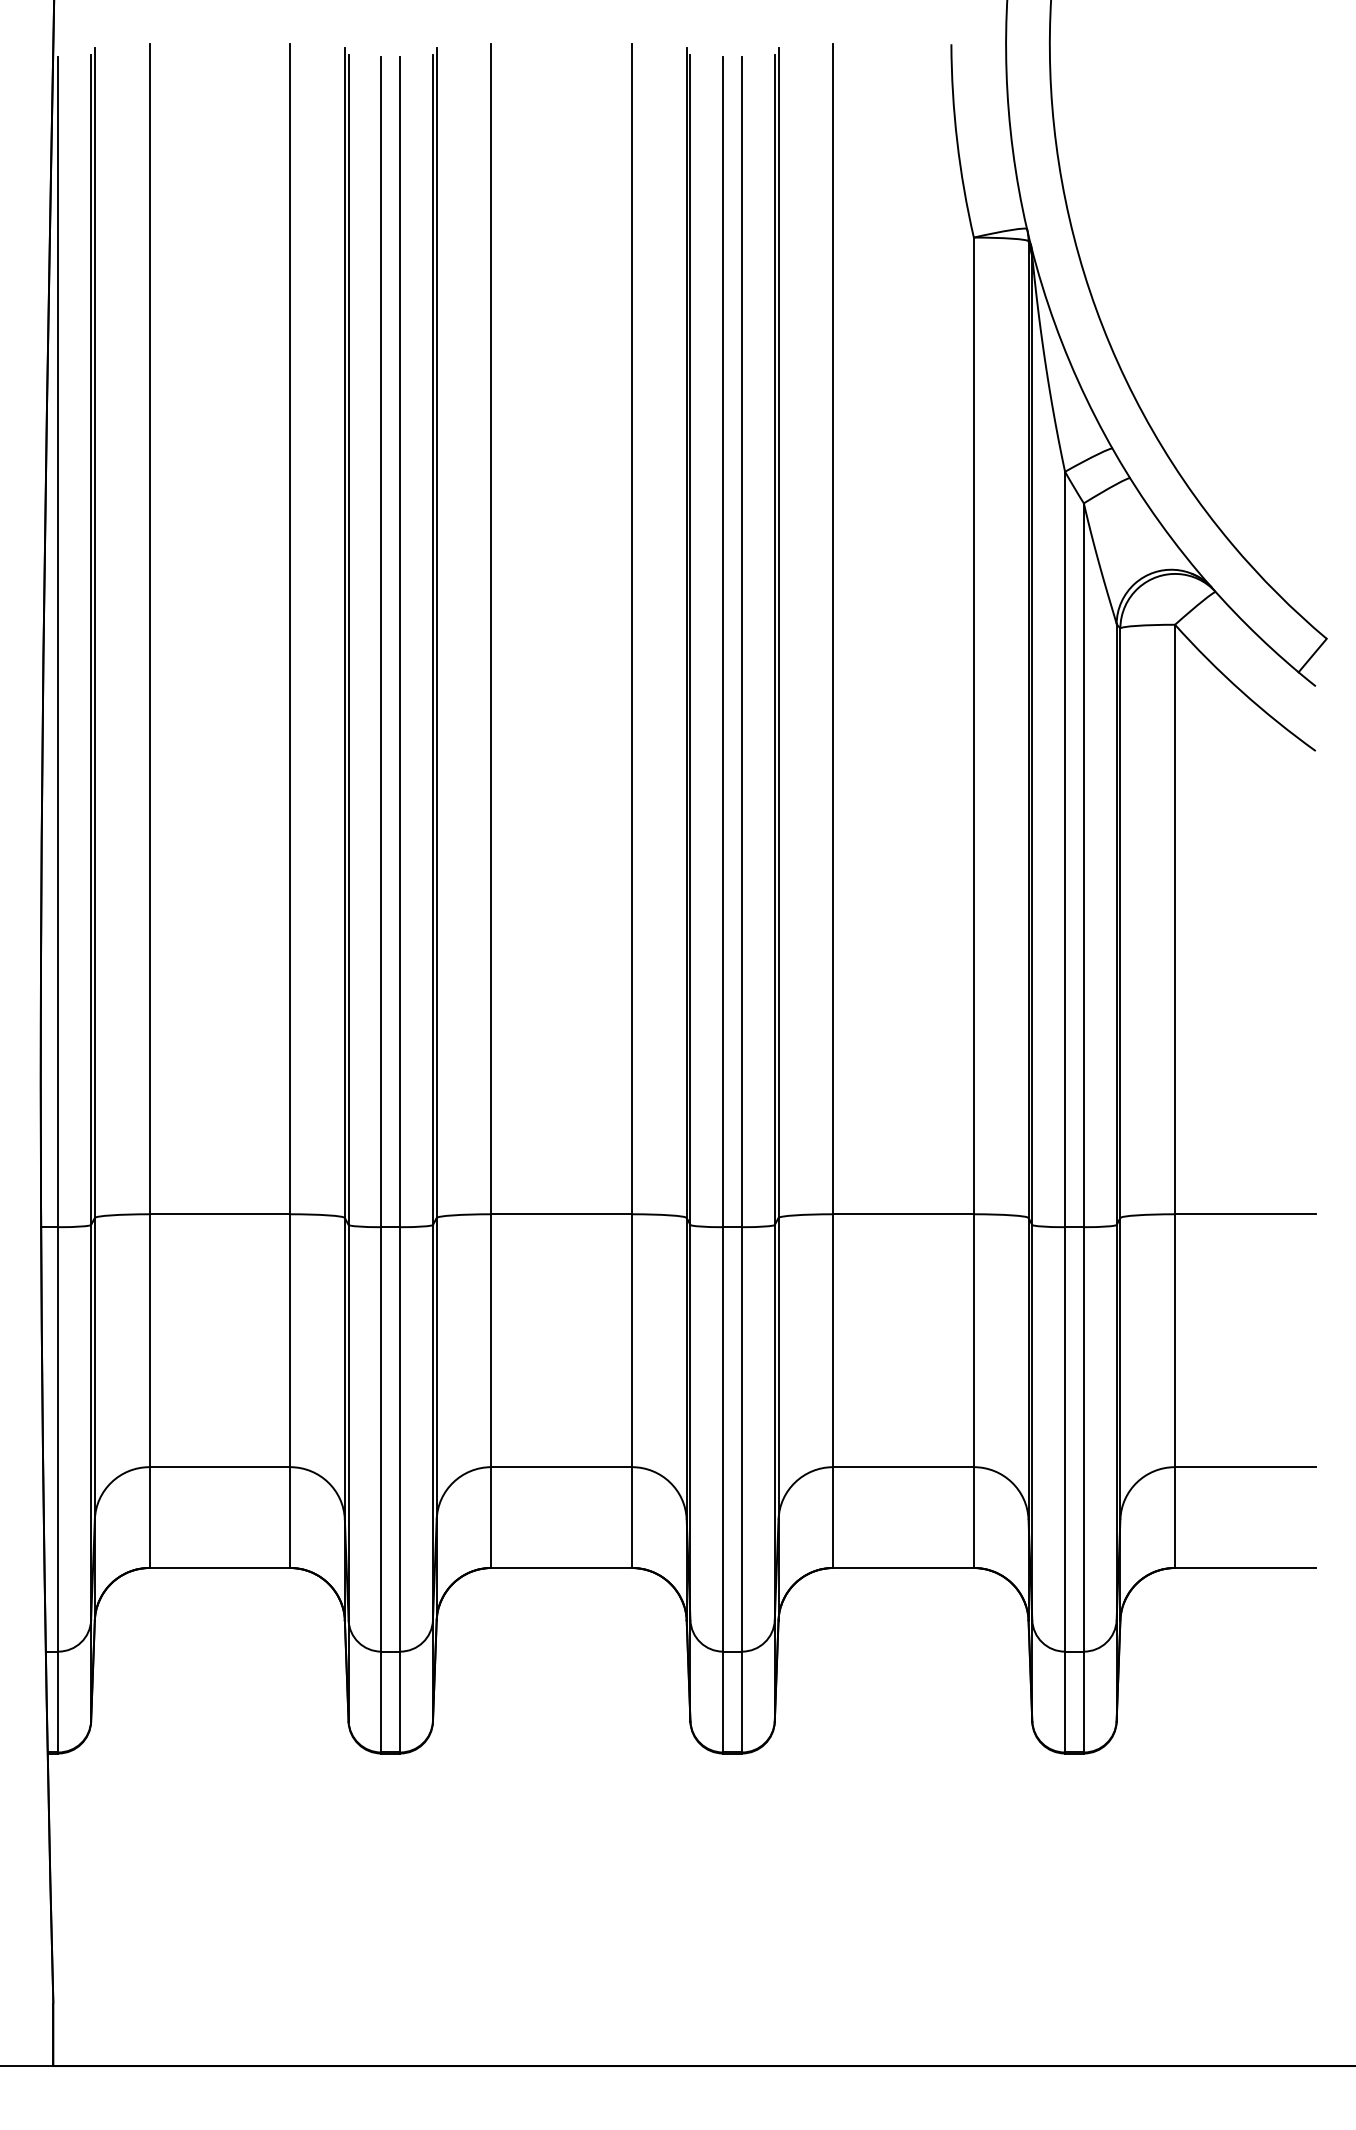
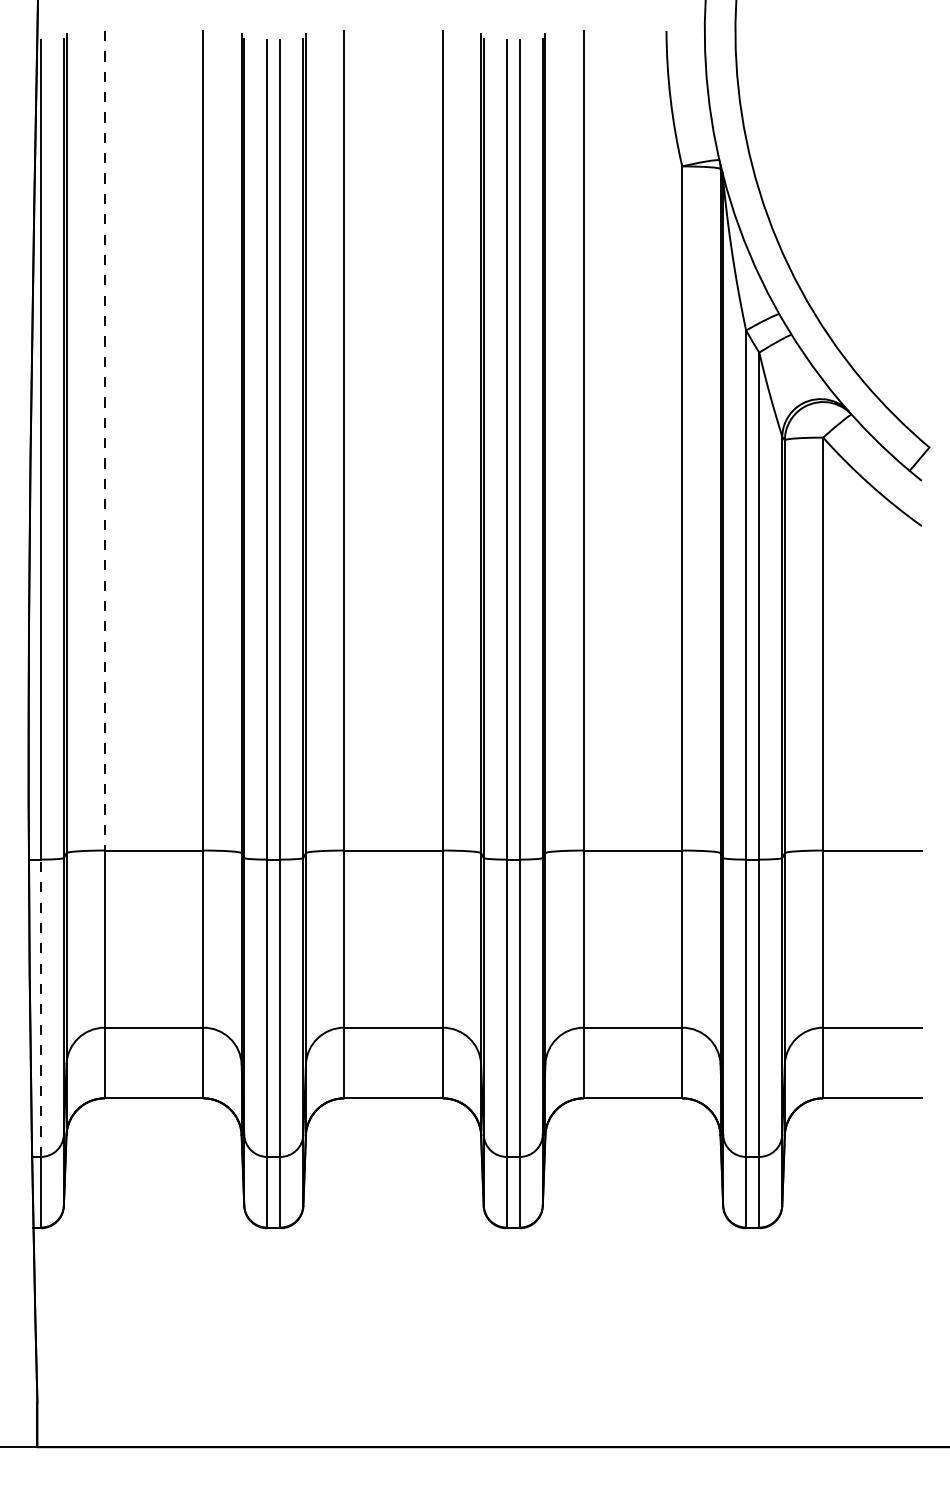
line: (149, 628) -> (104, 440), solid -> dashed
line: (57, 1439) -> (40, 1008), solid -> dashed

